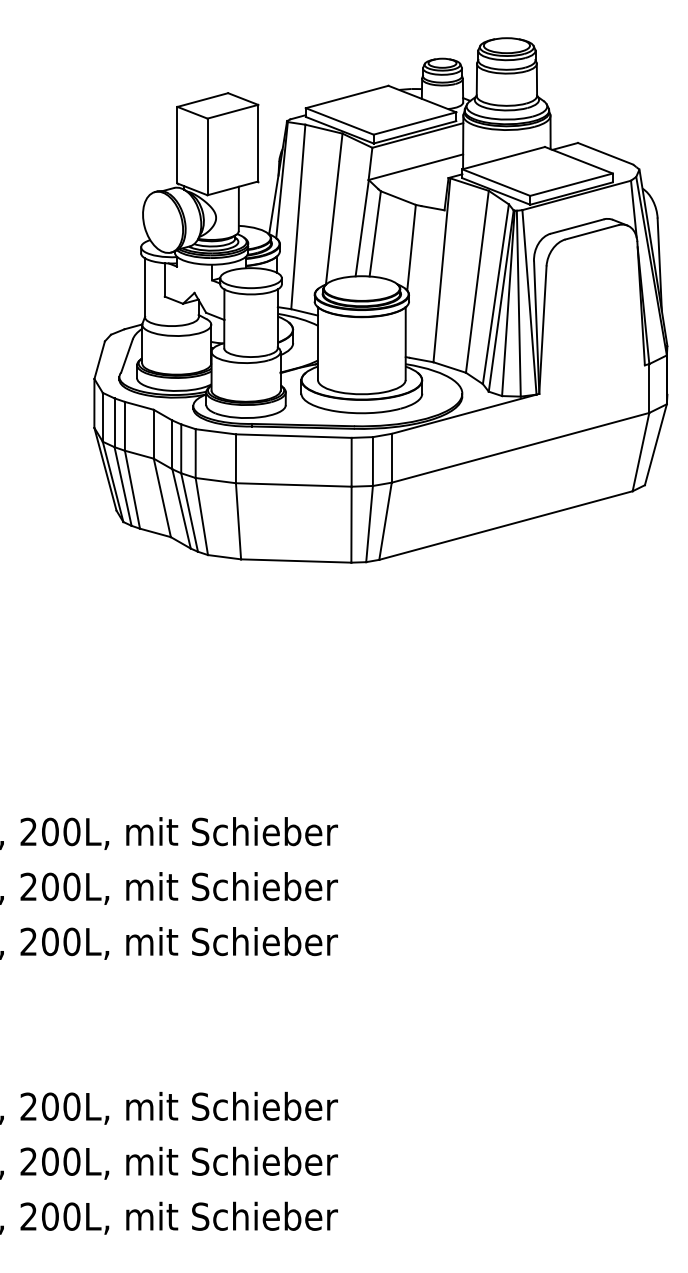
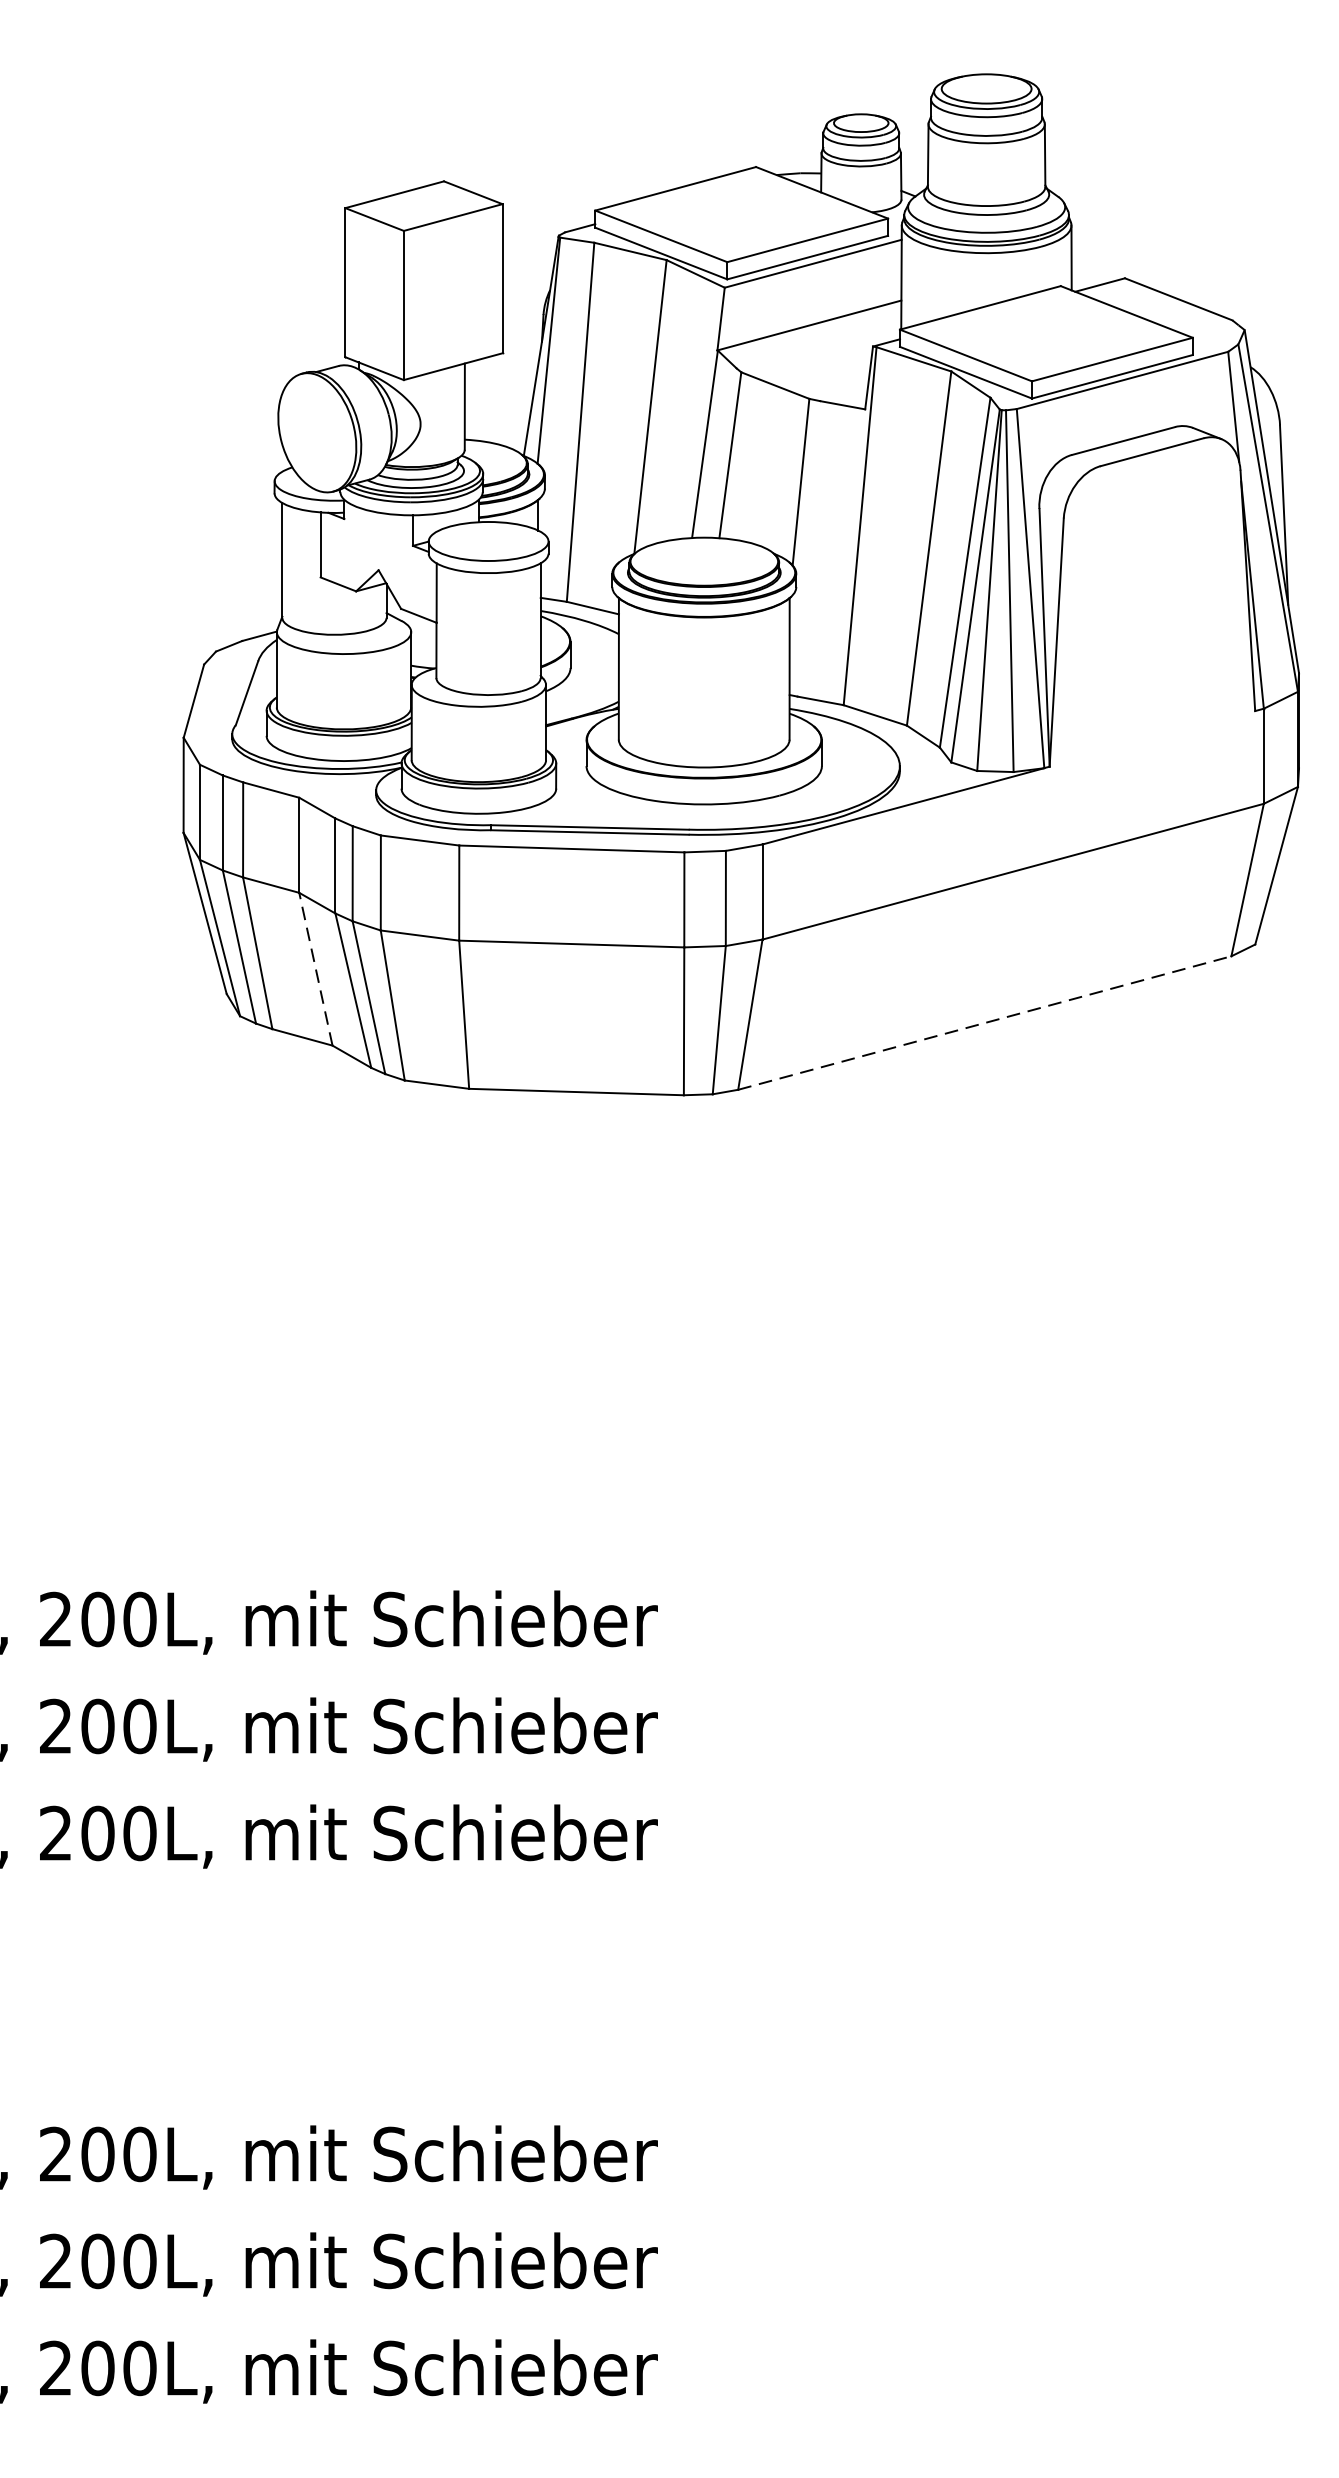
line: (162, 497) -> (316, 968), solid -> dashed
line: (506, 525) -> (985, 1022), solid -> dashed

